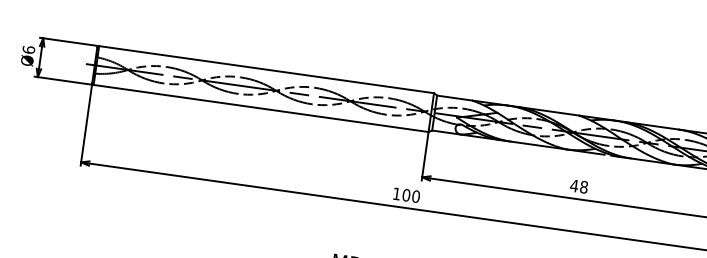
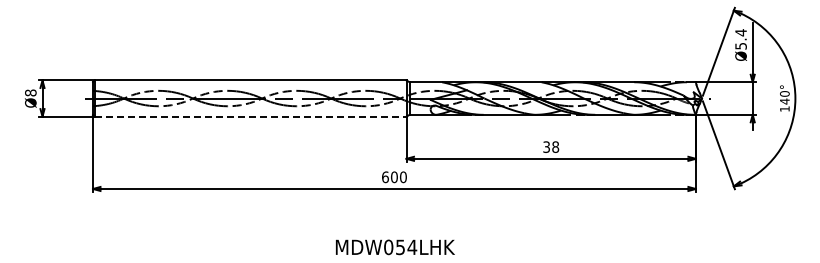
text: (28, 49) -> (30, 92), Ø6 -> Ø8
line: (261, 108) -> (250, 116), solid -> dashed
text: (574, 185) -> (546, 146), 48 -> 38
text: (396, 194) -> (385, 177), 100 -> 600

